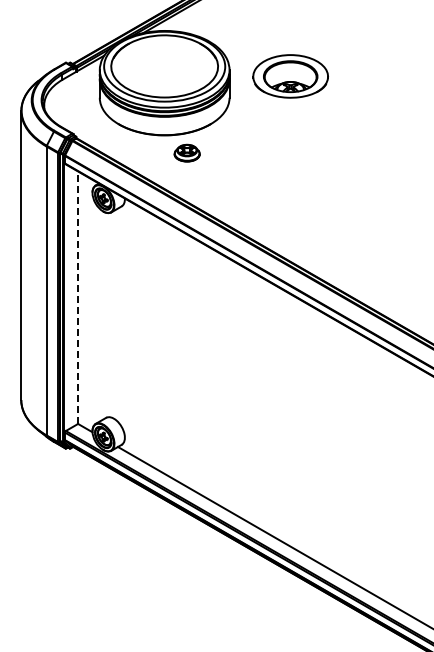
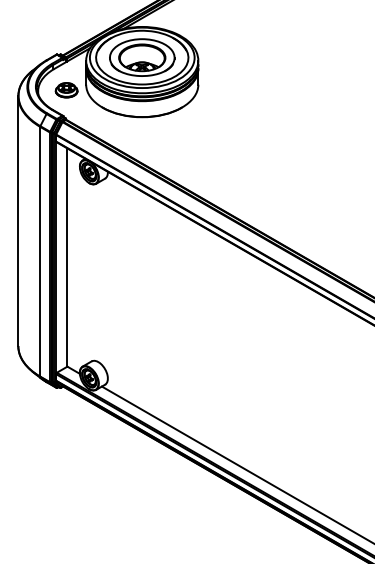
part: (290, 76) -> (142, 57), moved
part: (186, 152) -> (66, 89), moved
line: (77, 297) -> (66, 257), dashed -> solid

